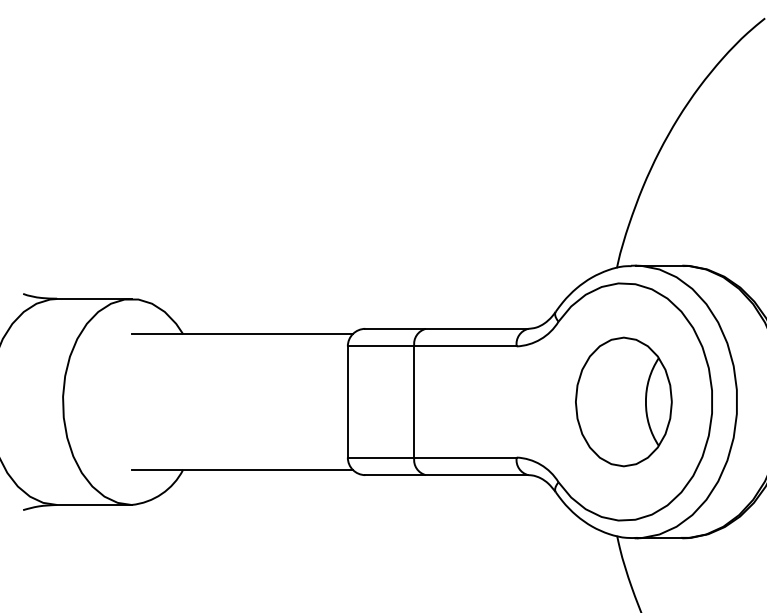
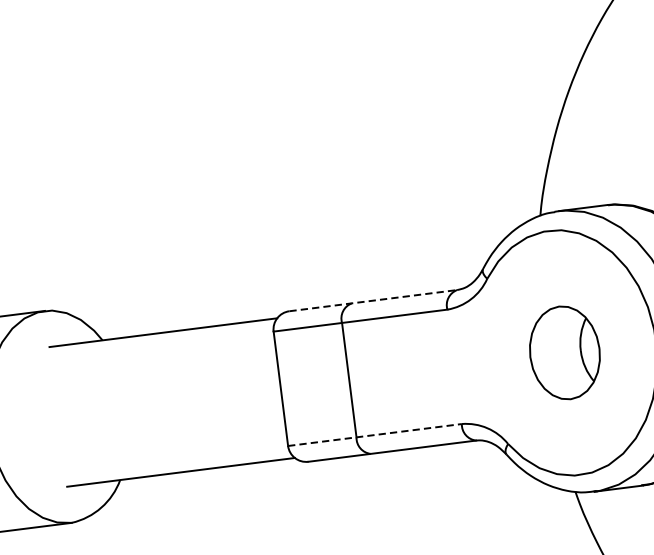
line: (446, 328) -> (372, 300), solid -> dashed
part: (623, 401) -> (564, 352), size x0.7
line: (432, 457) -> (375, 434), solid -> dashed

